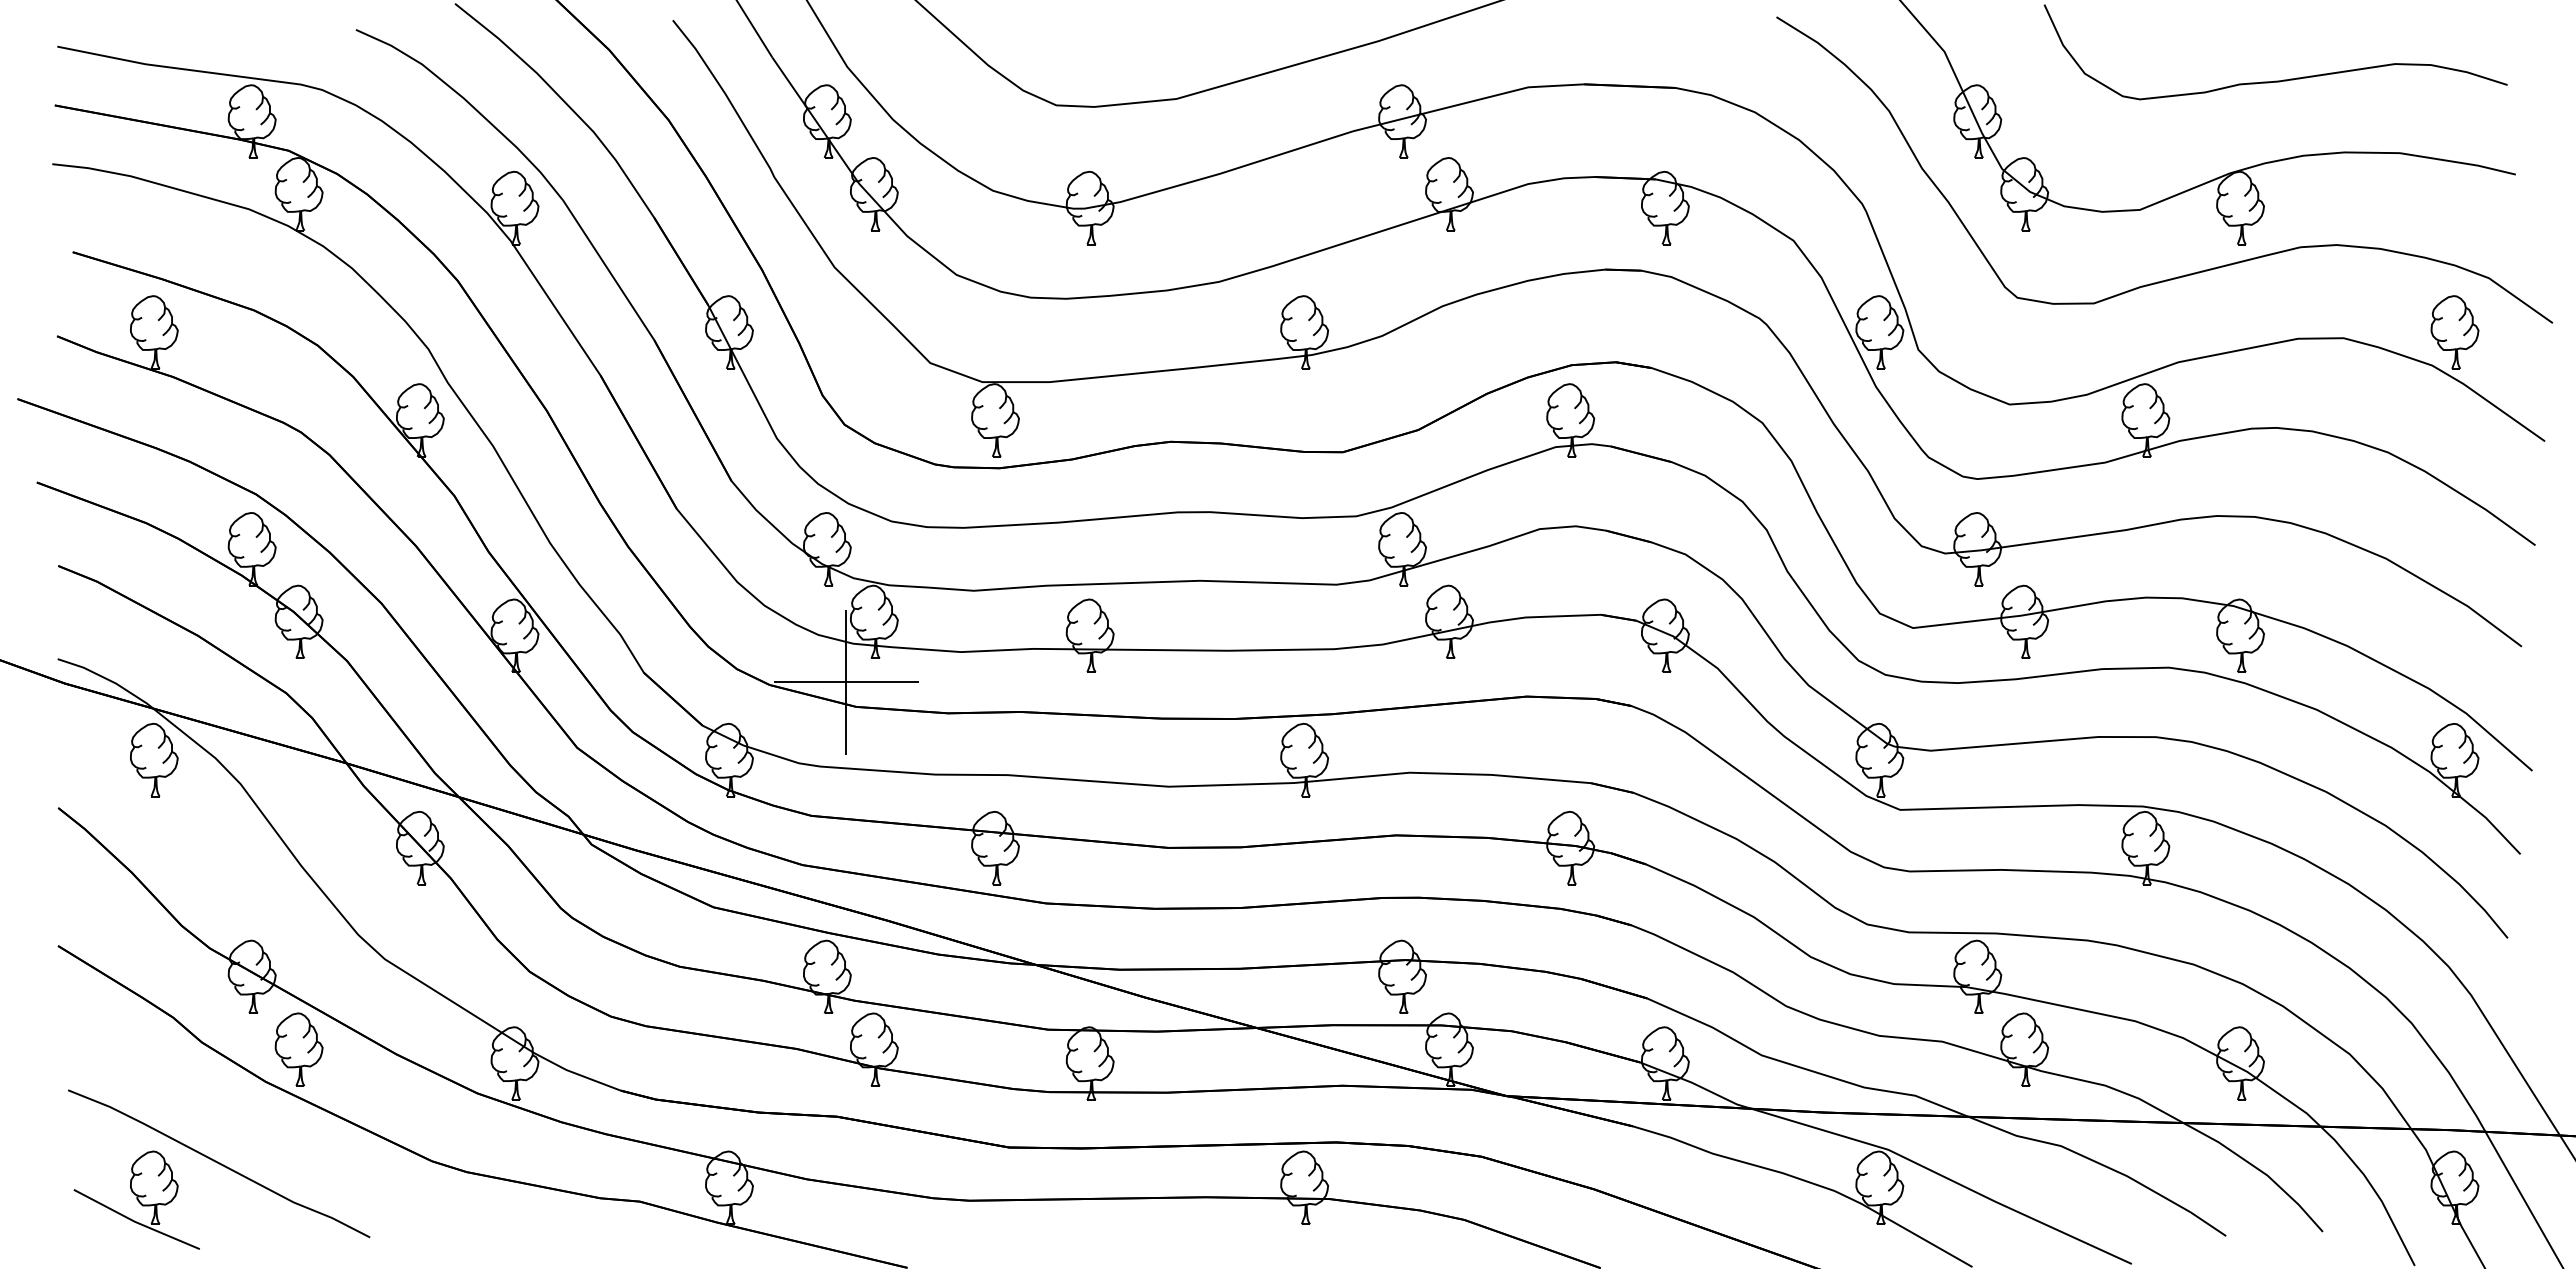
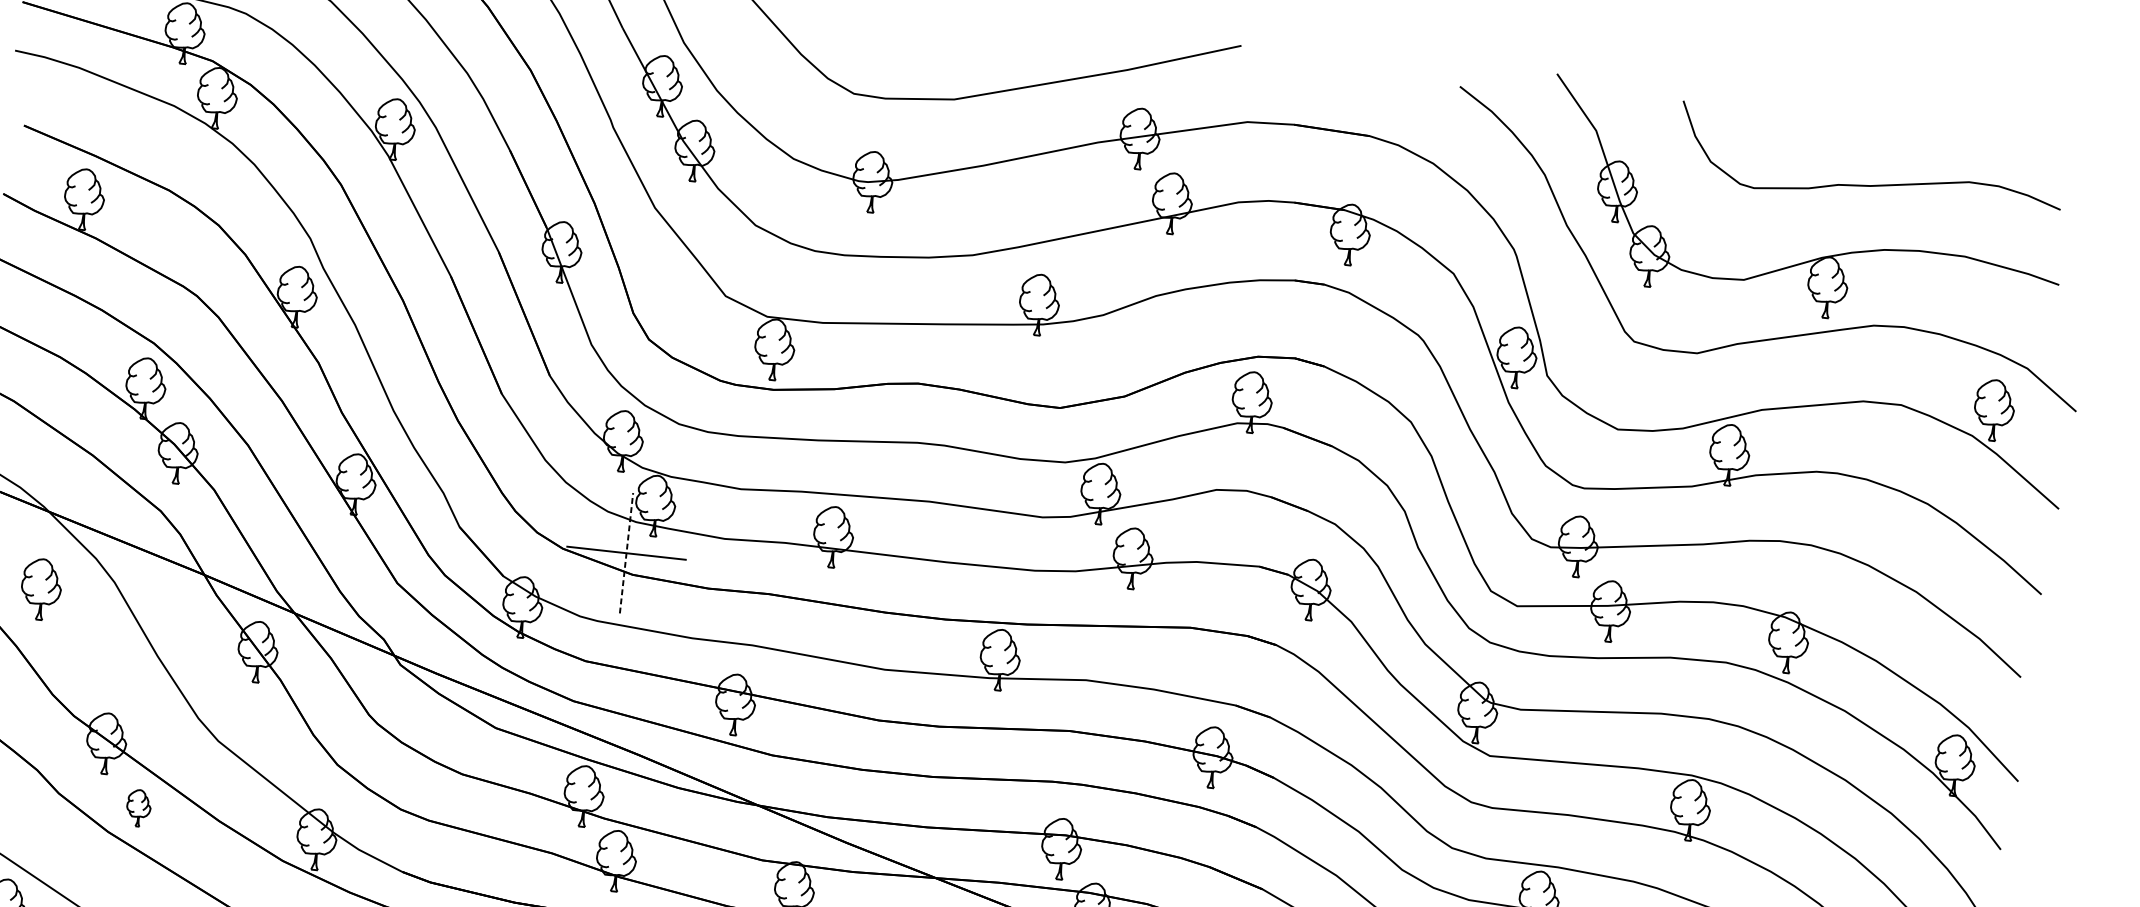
line: (846, 682) -> (626, 553), solid -> dashed
part: (154, 759) -> (41, 589), moved
part: (298, 1049) -> (138, 808), size x0.6

